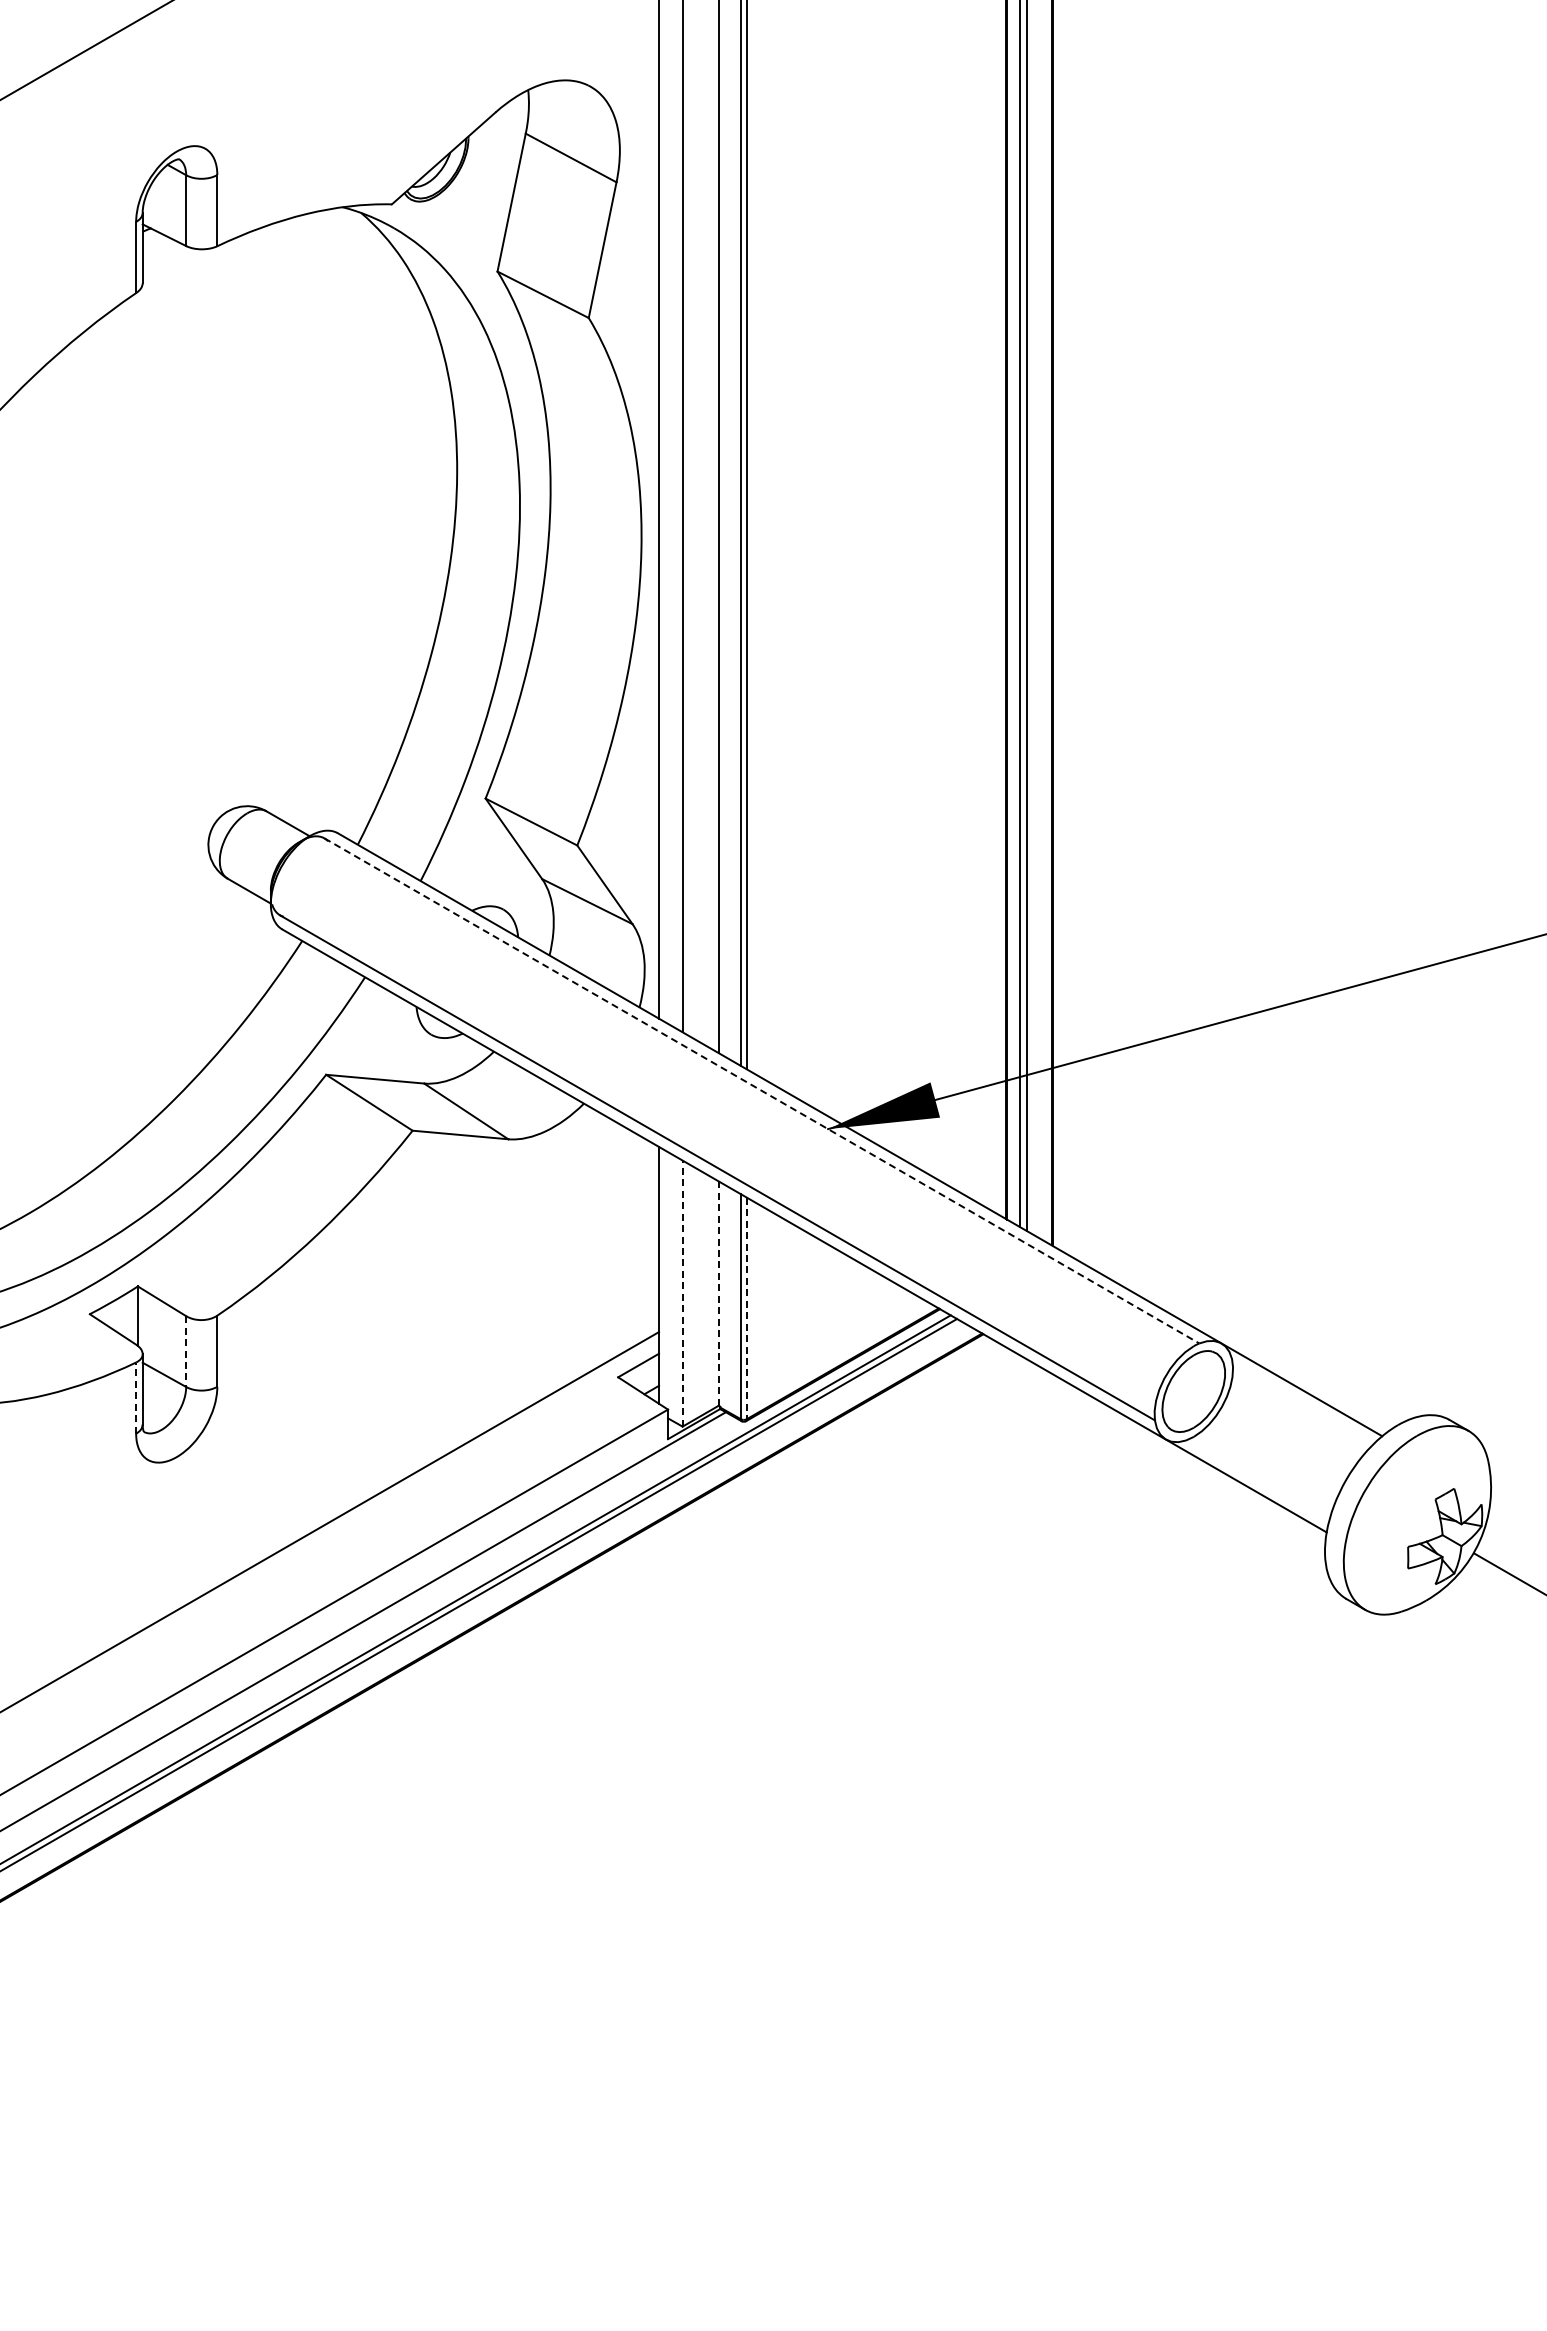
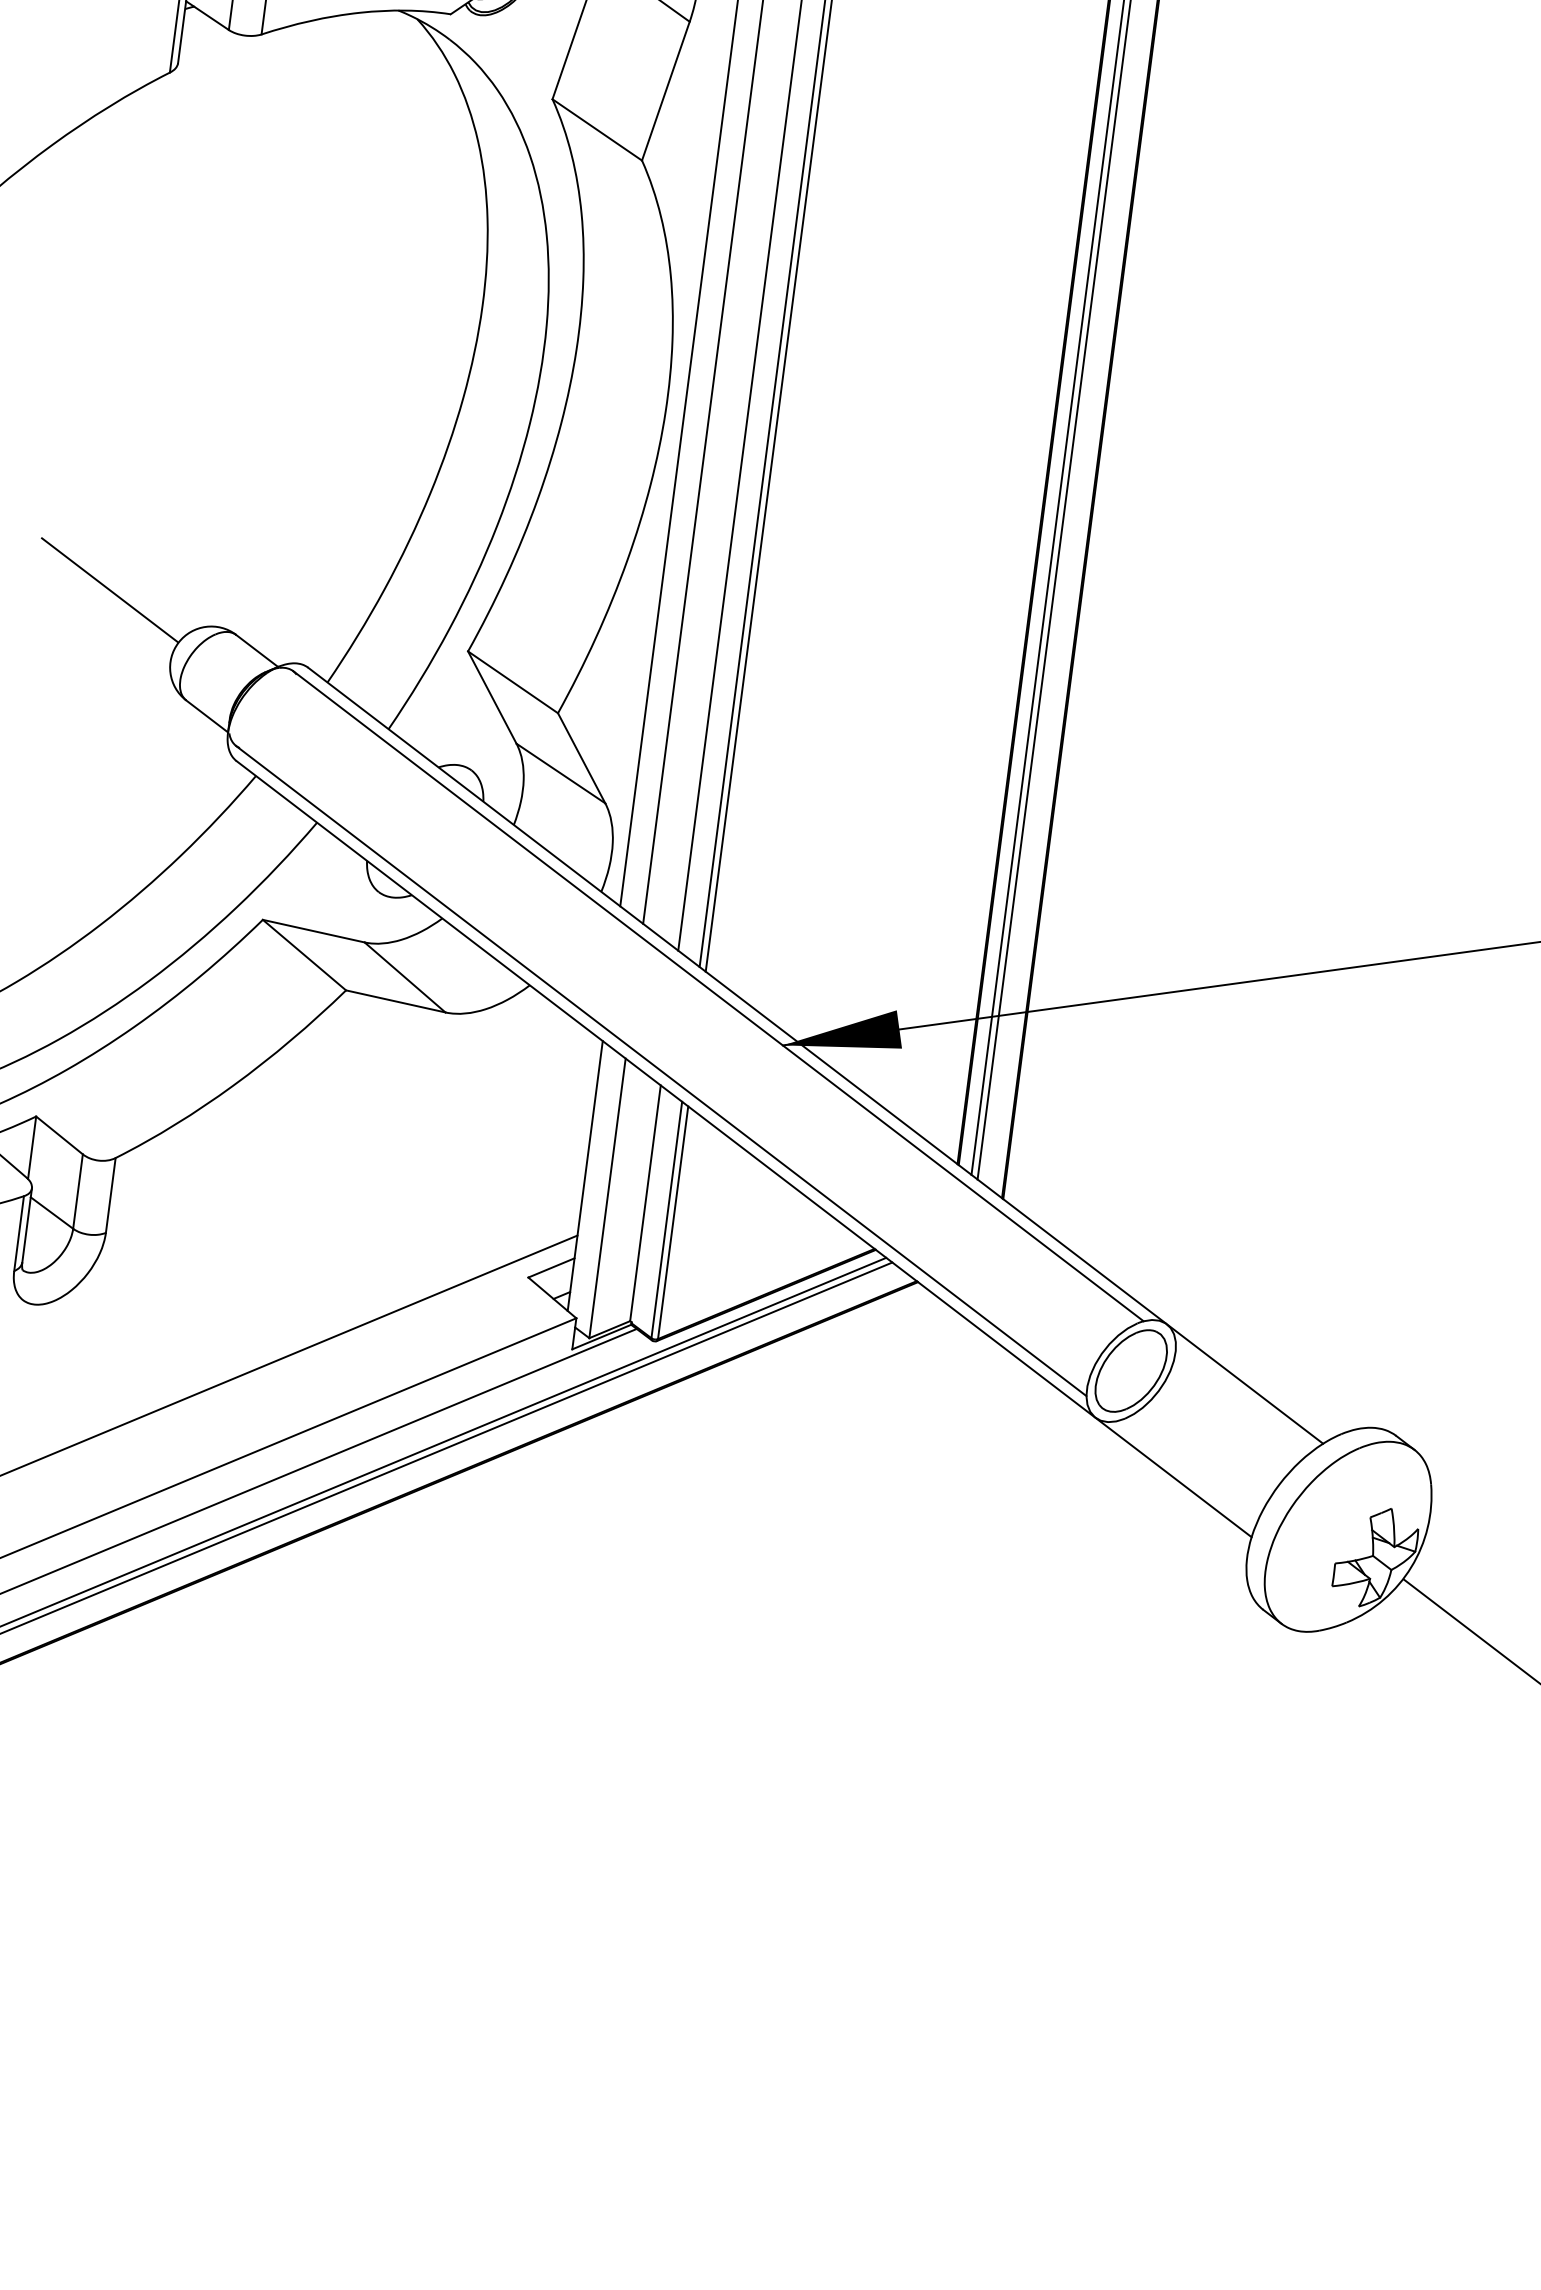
line: (142, 784) -> (109, 589), added
line: (762, 1091) -> (719, 996), dashed -> solid
line: (682, 1293) -> (607, 1198), dashed -> solid
line: (718, 1293) -> (645, 1203), dashed -> solid
line: (747, 1308) -> (673, 1222), dashed -> solid
line: (186, 1352) -> (78, 1192), dashed -> solid
line: (136, 1398) -> (19, 1234), dashed -> solid

